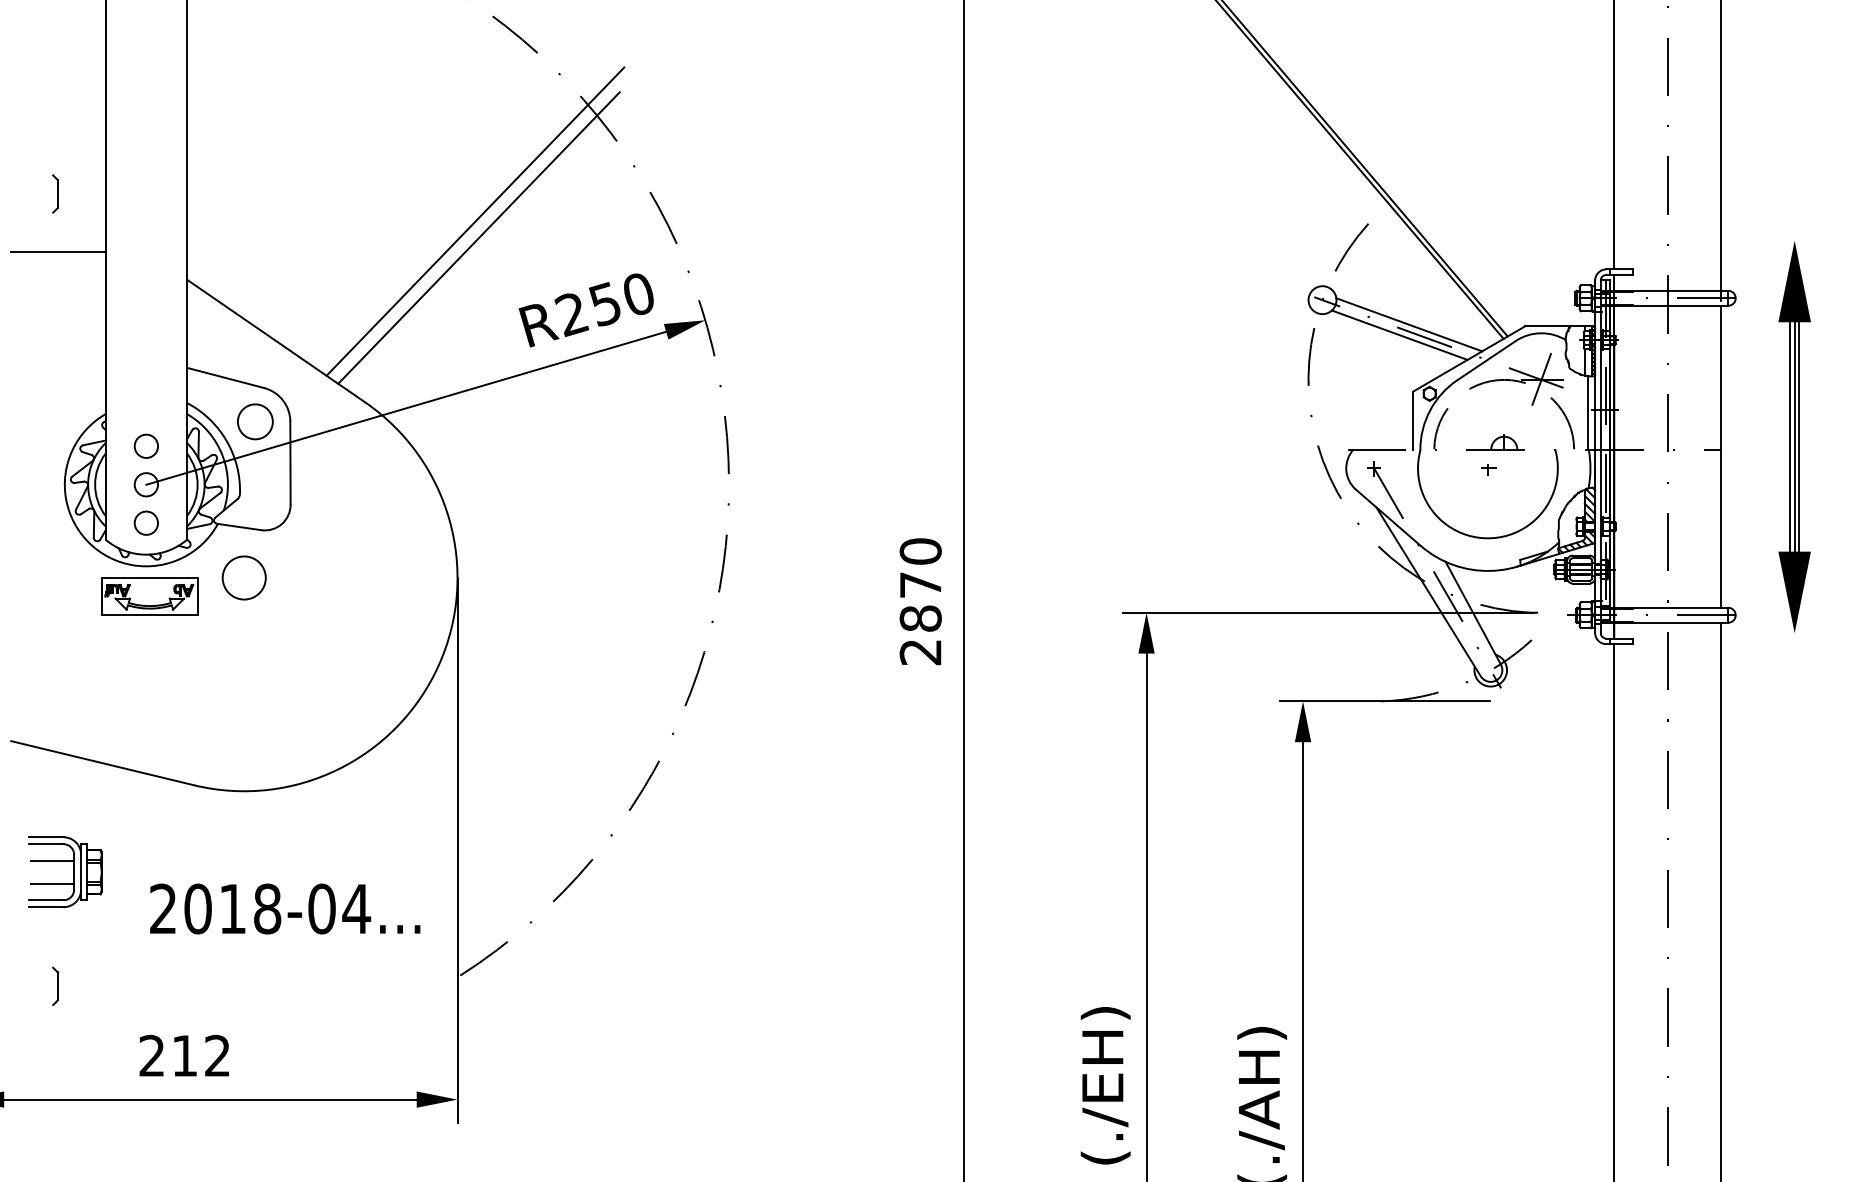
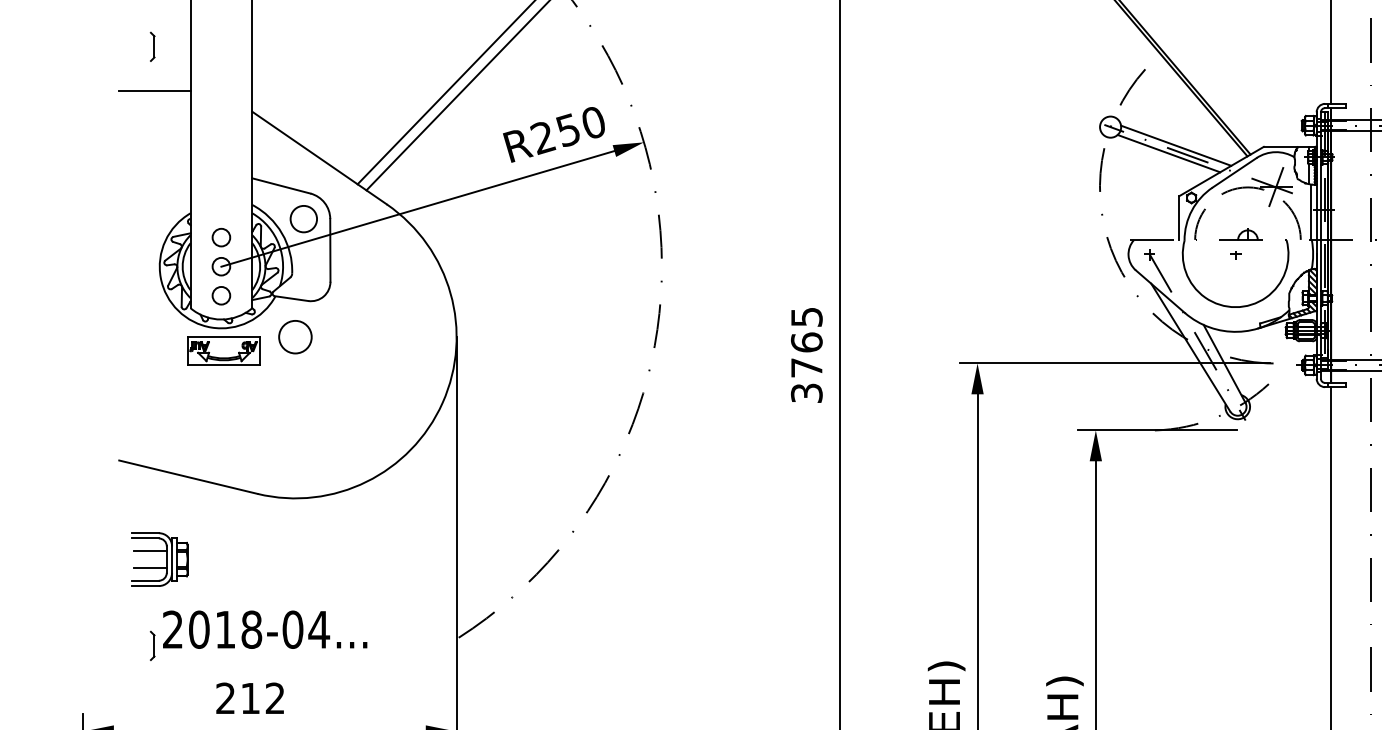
text: (920, 601) -> (806, 354), 2870 -> 3765
text: (285, 908) -> (265, 629), moved

